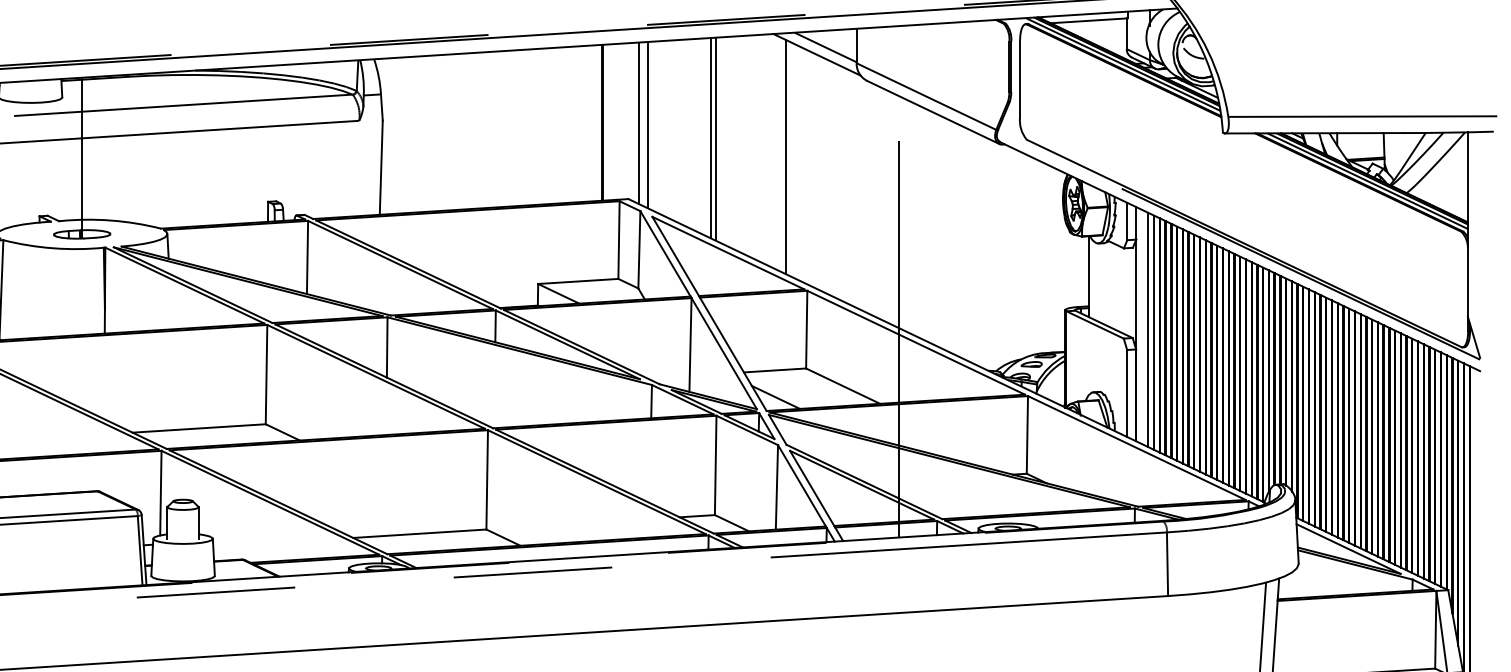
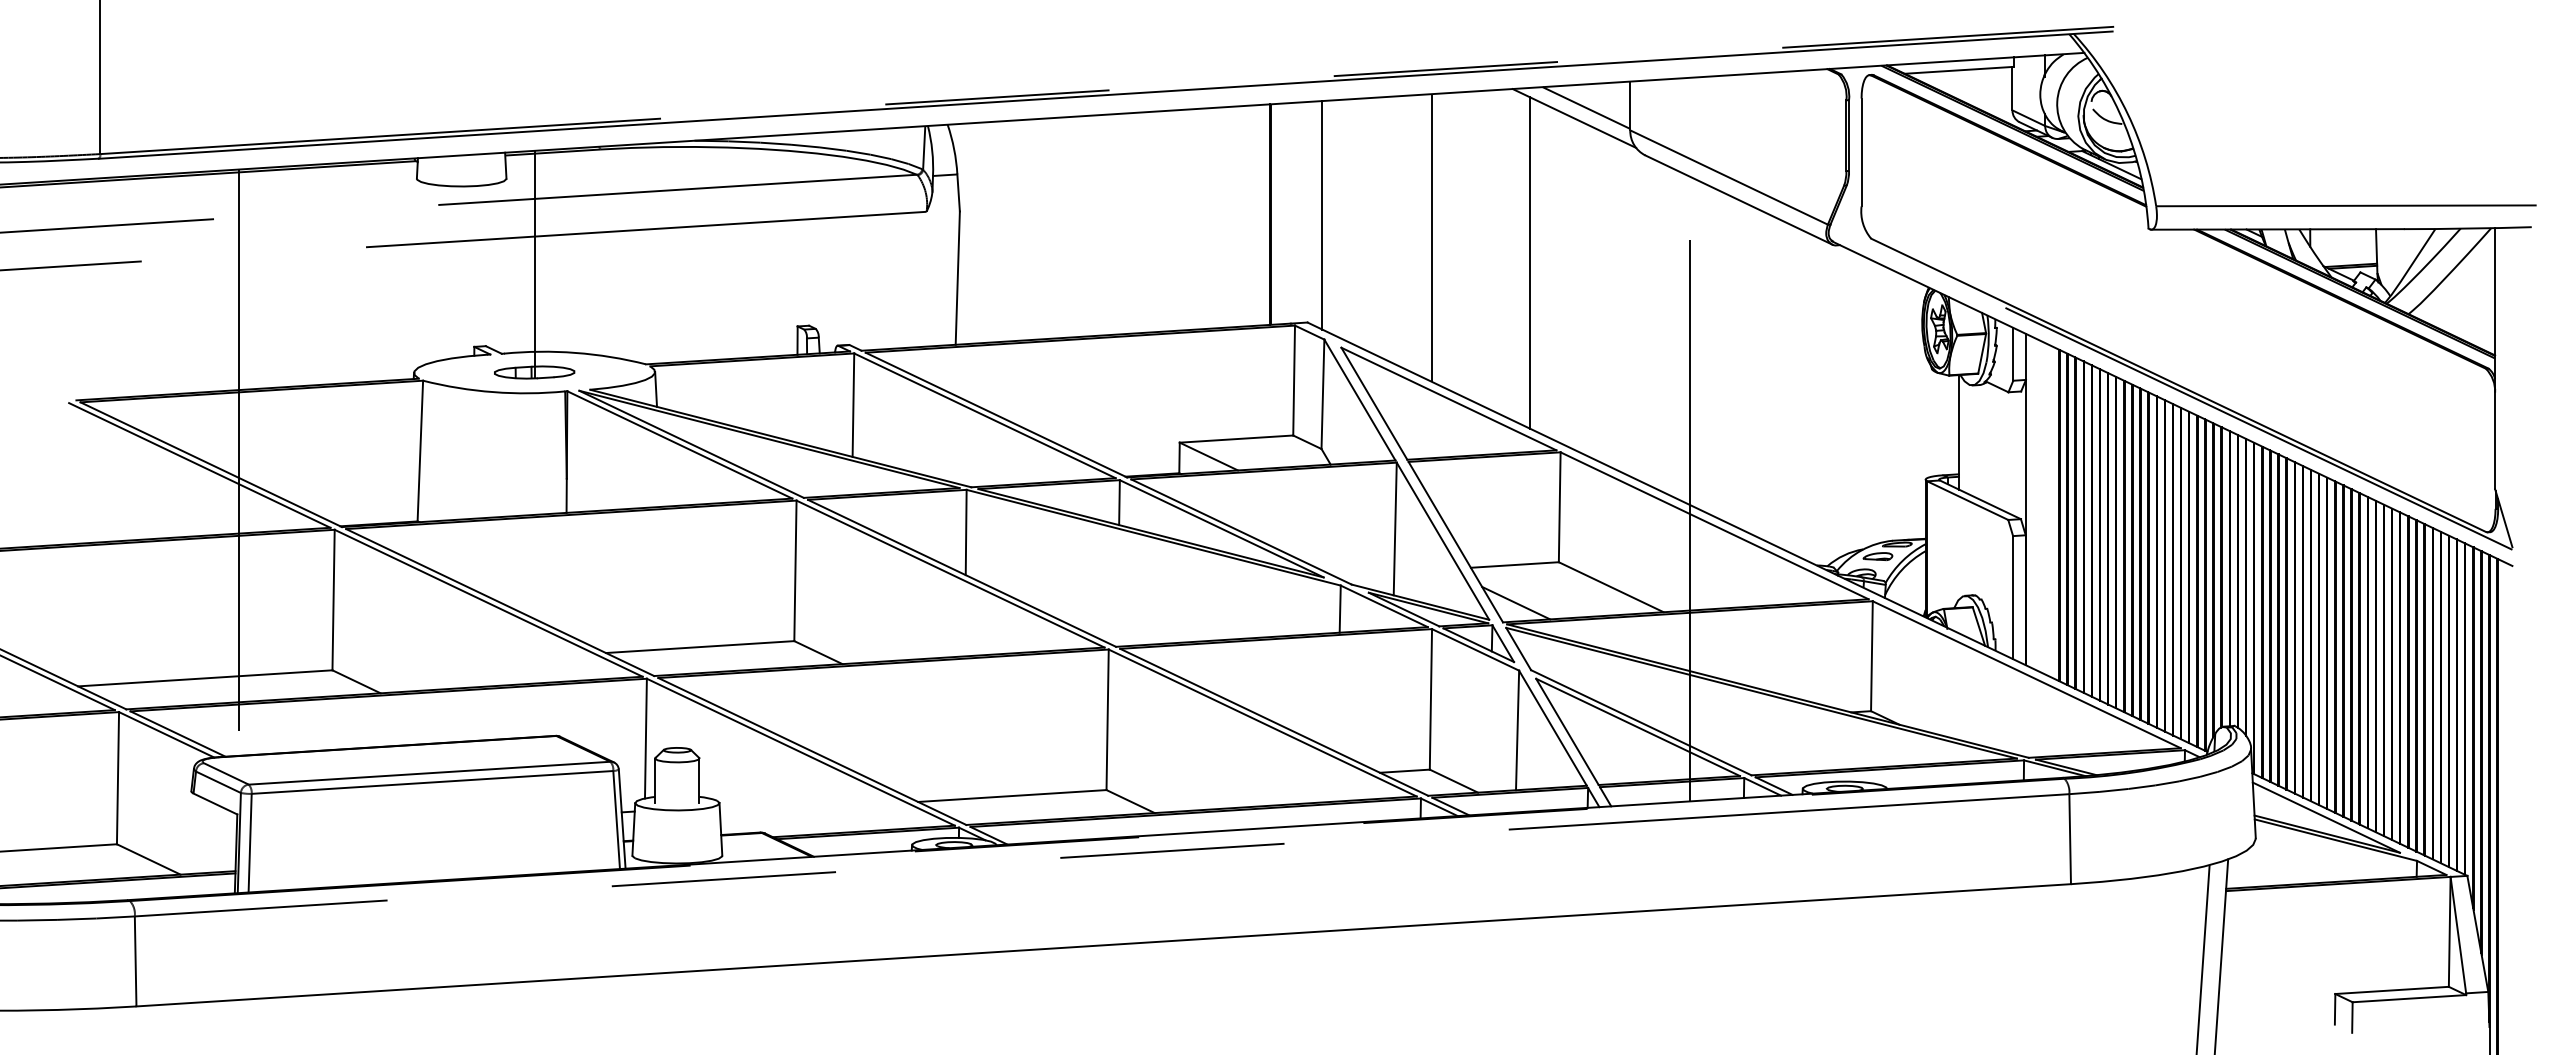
line: (1122, 64) -> (2006, 131), removed
line: (647, 124) -> (1334, 217), removed
line: (711, 138) -> (1424, 236), removed
line: (1367, 180) -> (2353, 296), removed
line: (1147, 329) -> (2042, 507), removed
line: (1154, 332) -> (2051, 511), removed

